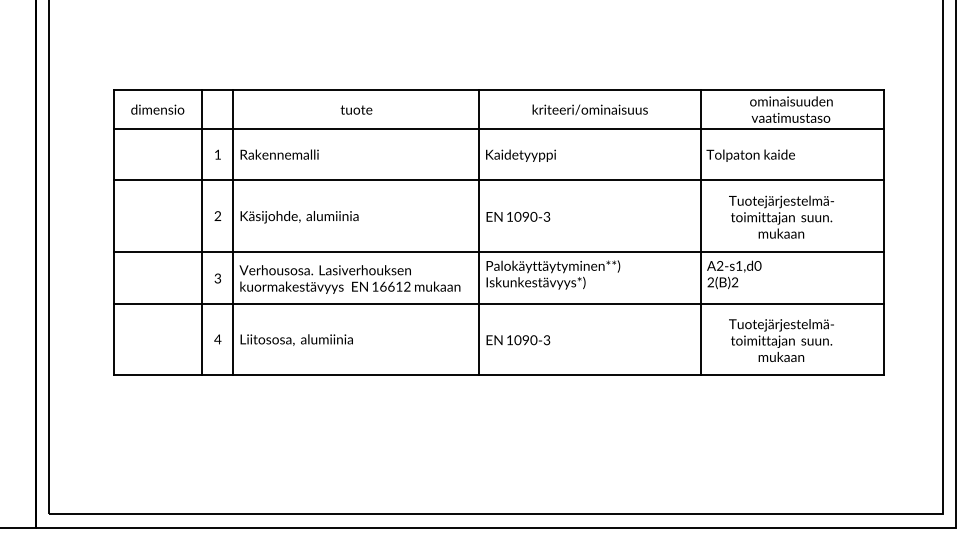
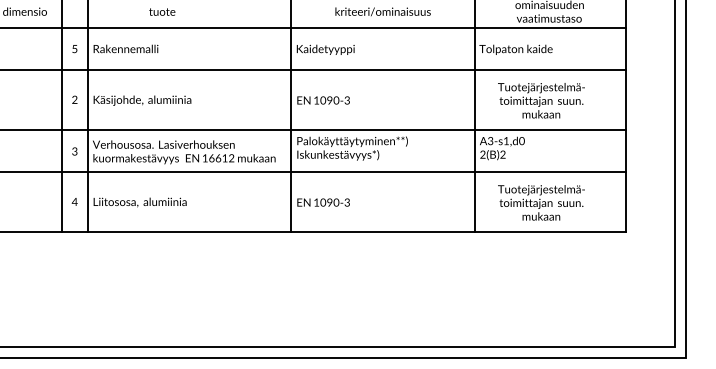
text: (356, 109) -> (162, 11), moved
text: (217, 154) -> (74, 48), 1 -> 5
text: (719, 267) -> (490, 142), A2-s1,d0 -> A3-s1,d0

